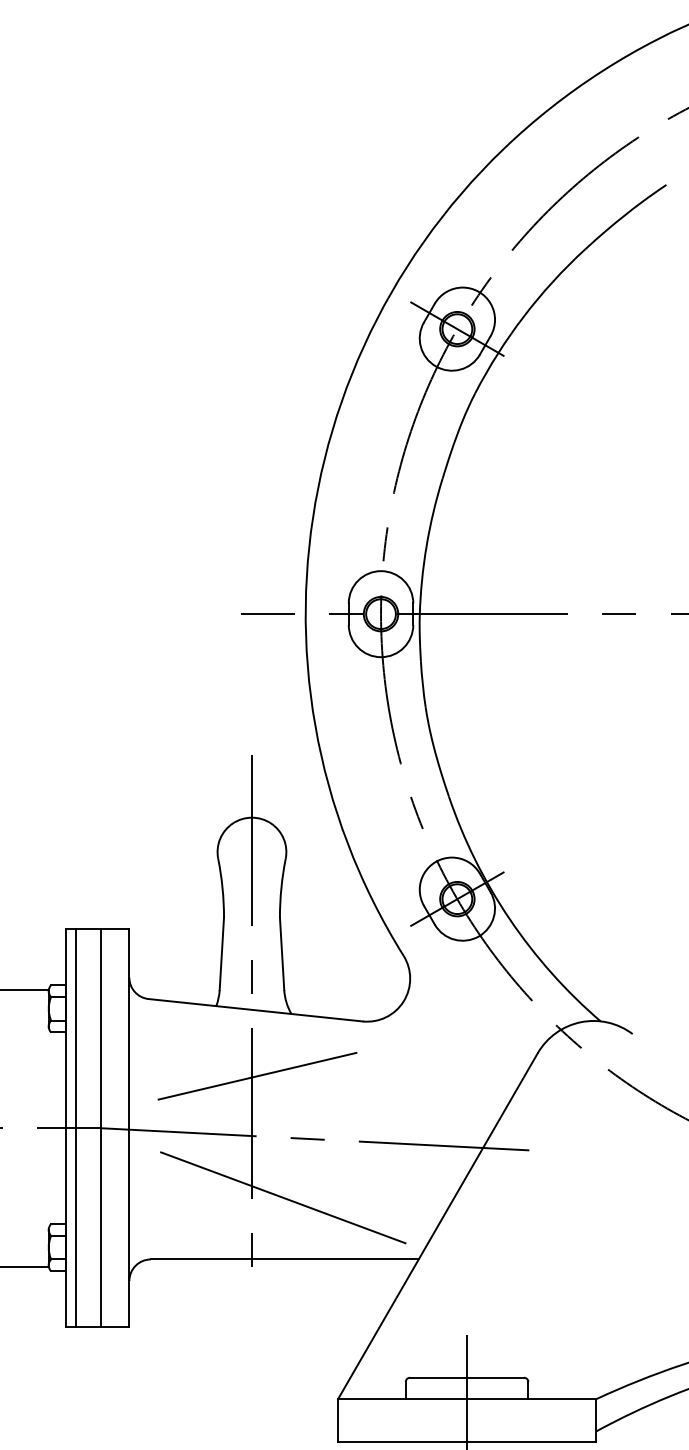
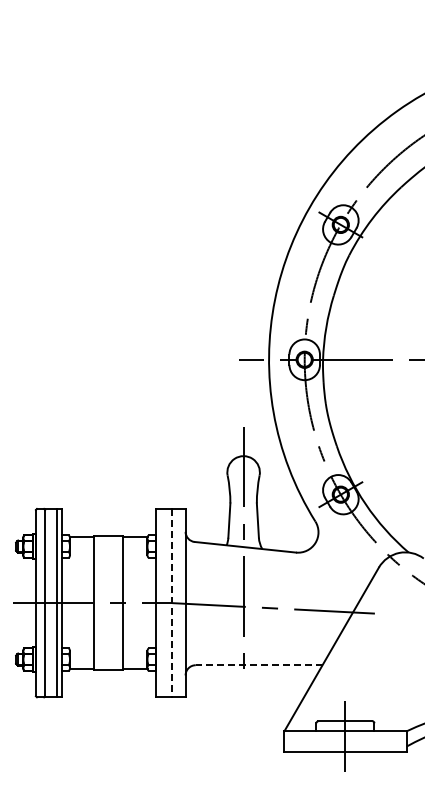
line: (258, 1076) -> (246, 578), removed
line: (76, 1126) -> (160, 602), removed
line: (101, 1129) -> (172, 603), solid -> dashed
line: (283, 1196) -> (258, 635), removed
line: (283, 1260) -> (258, 665), solid -> dashed

